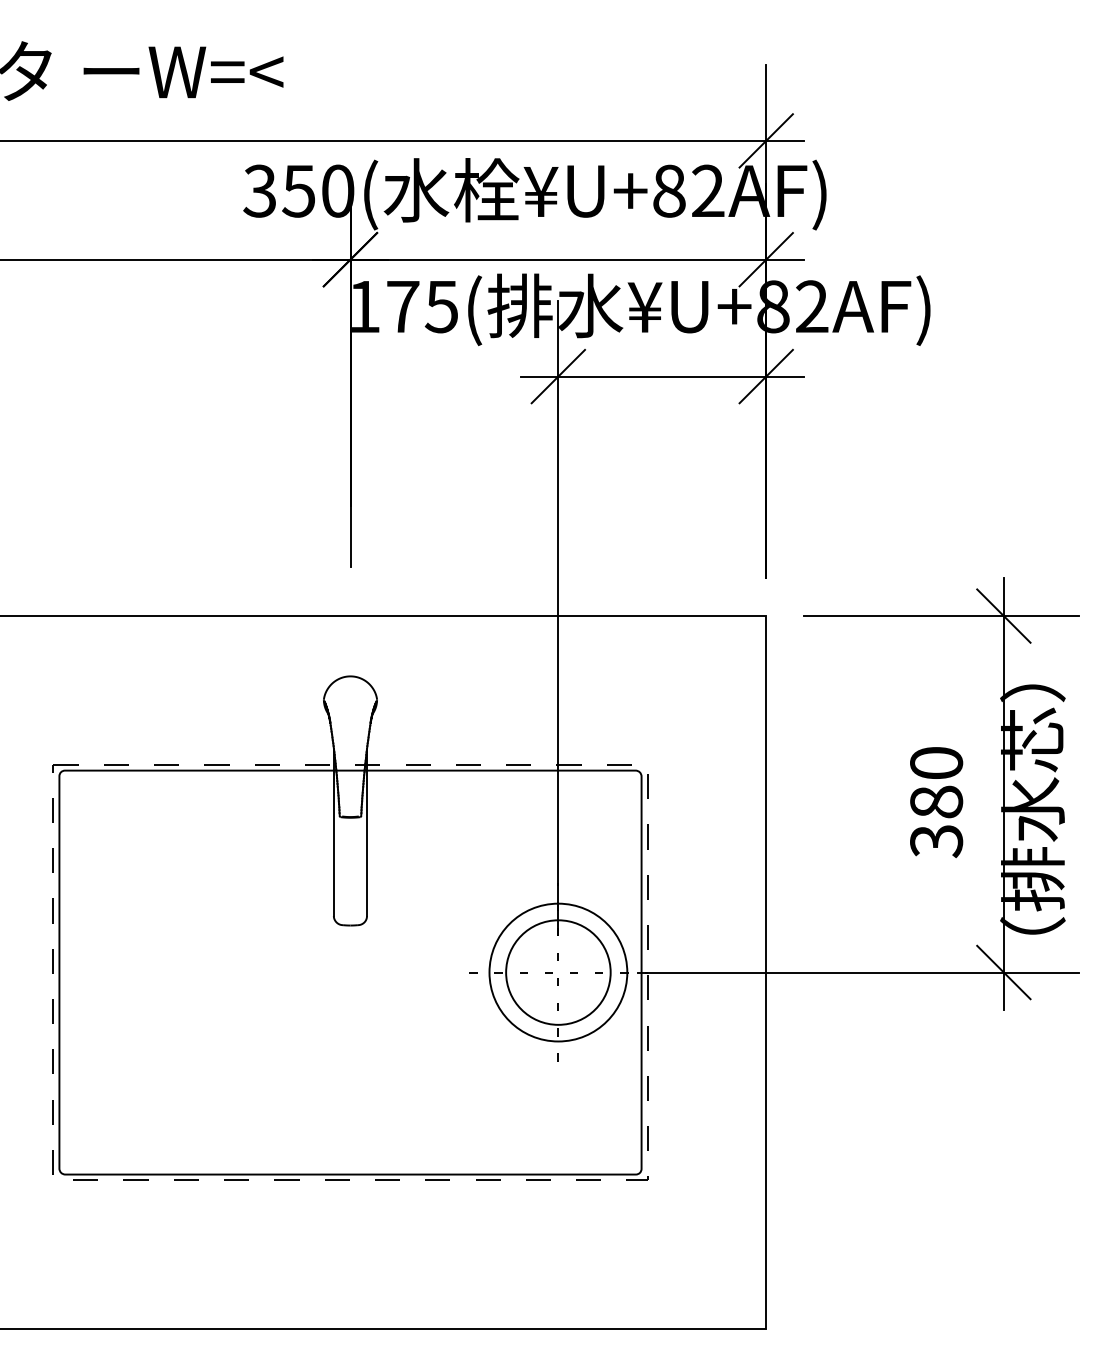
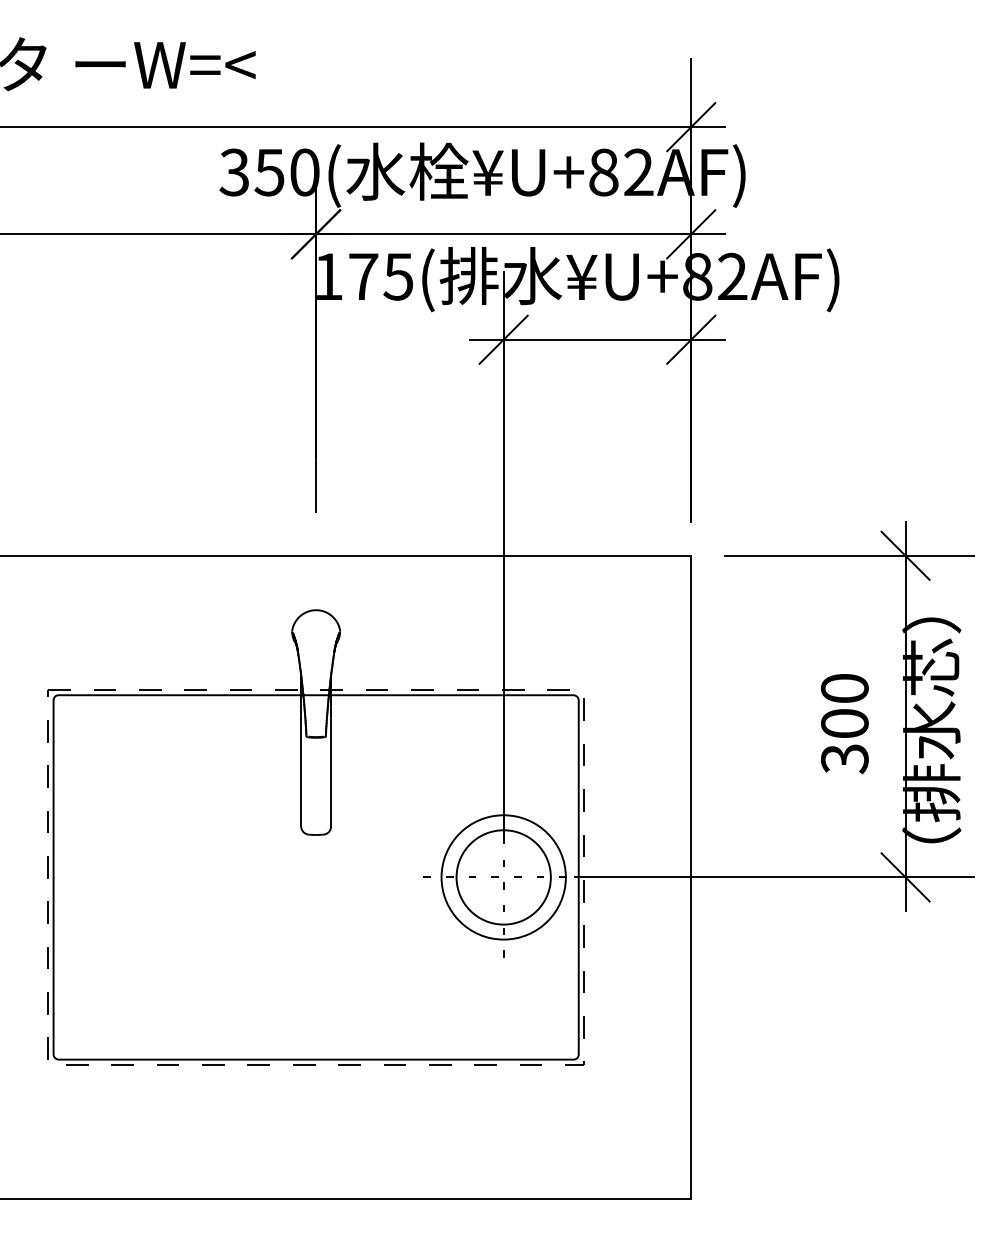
text: (936, 801) -> (844, 723), 380 -> 300

